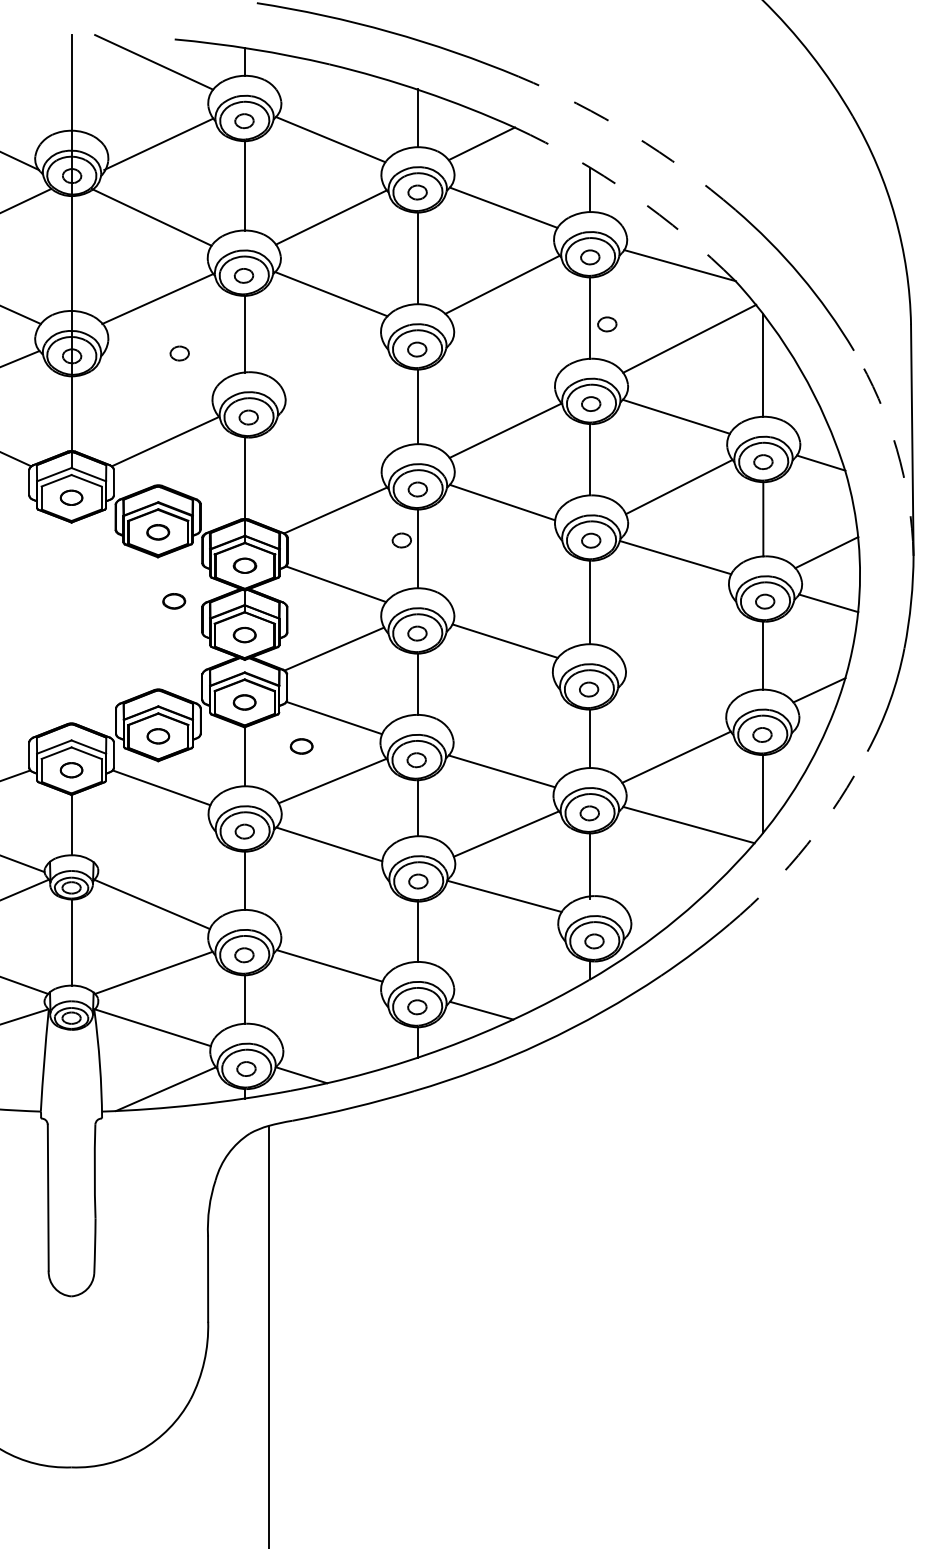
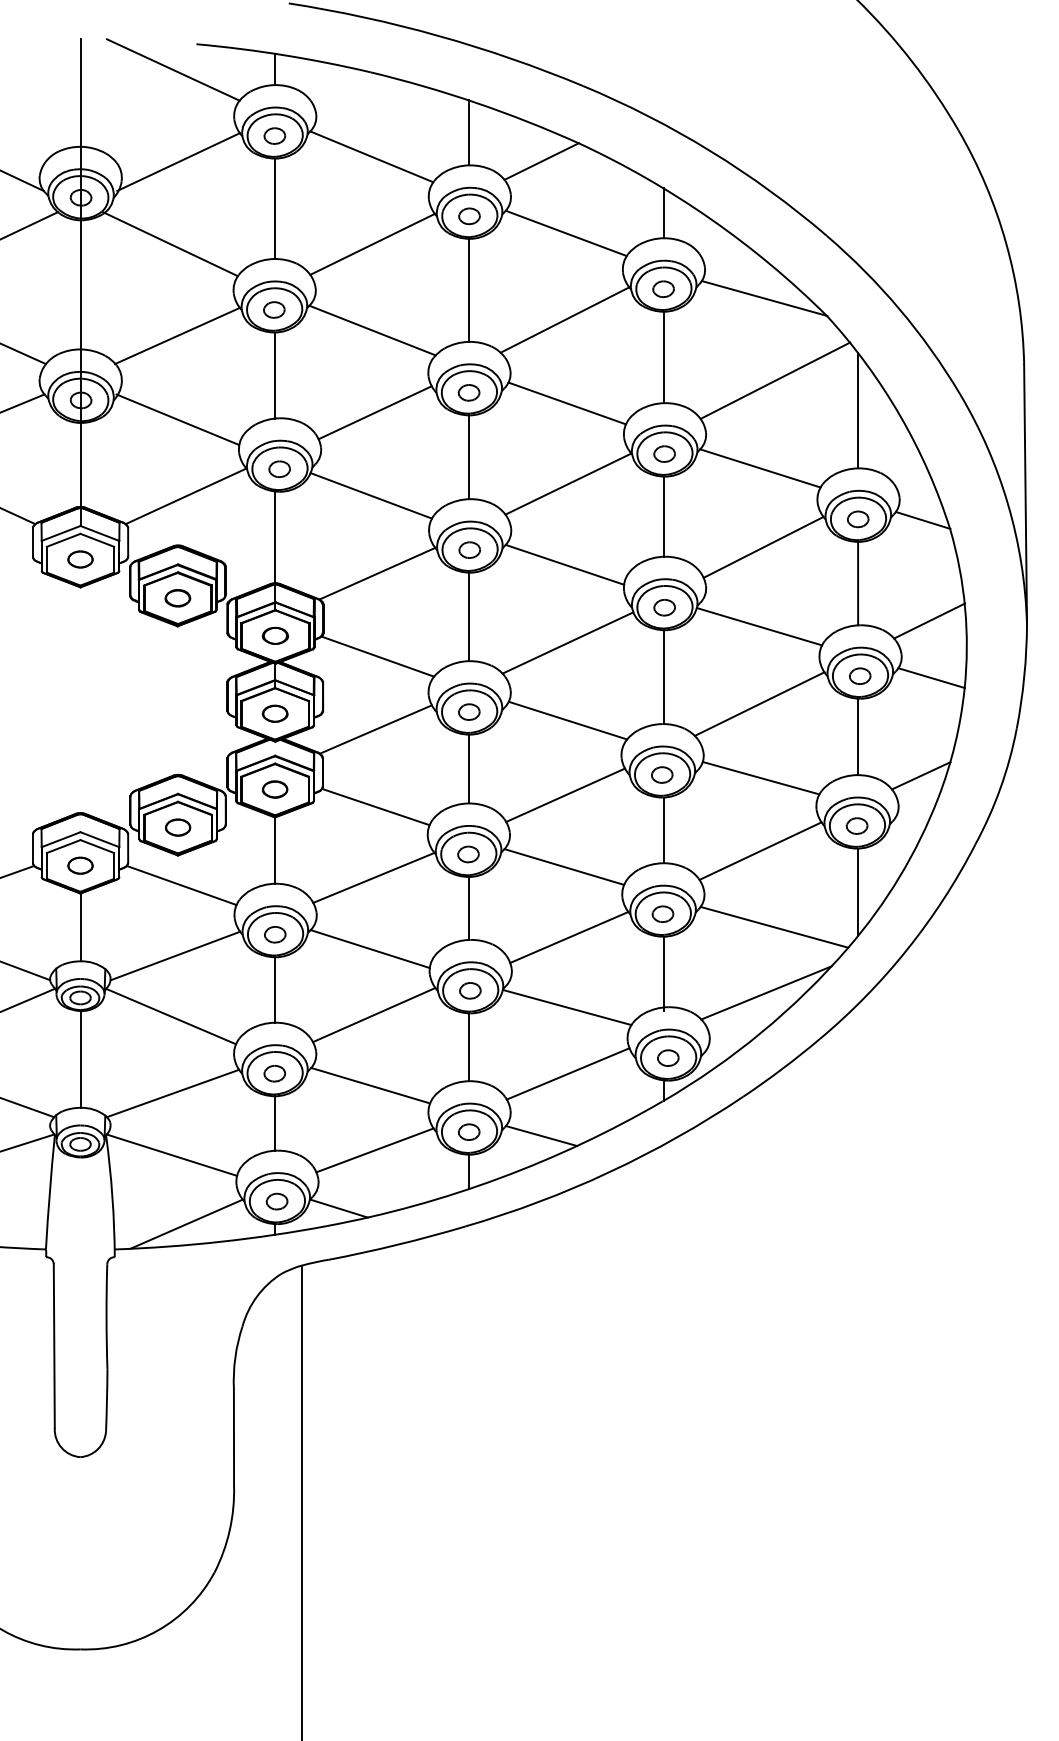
arc: (632, 134) -> (711, 151), dashed -> solid
arc: (632, 194) -> (711, 218), dashed -> solid
part: (607, 324) -> (682, 364), removed
part: (179, 353) -> (201, 397), removed
line: (504, 358) -> (567, 402), added
line: (333, 366) -> (374, 411), added
line: (157, 373) -> (177, 419), added
line: (330, 440) -> (371, 495), added
arc: (896, 449) -> (1007, 505), dashed -> solid
part: (401, 540) -> (451, 607), removed
line: (505, 571) -> (568, 642), added
part: (174, 601) -> (196, 676), removed
line: (675, 626) -> (759, 704), added
line: (676, 691) -> (760, 777), added
line: (502, 707) -> (564, 795), added
part: (301, 746) -> (338, 839), removed
arc: (807, 844) -> (907, 949), dashed -> solid
line: (155, 850) -> (174, 955), added
line: (681, 883) -> (766, 993), added
line: (332, 903) -> (373, 1015), added
line: (504, 955) -> (567, 1073), added
line: (333, 1023) -> (374, 1150), added

